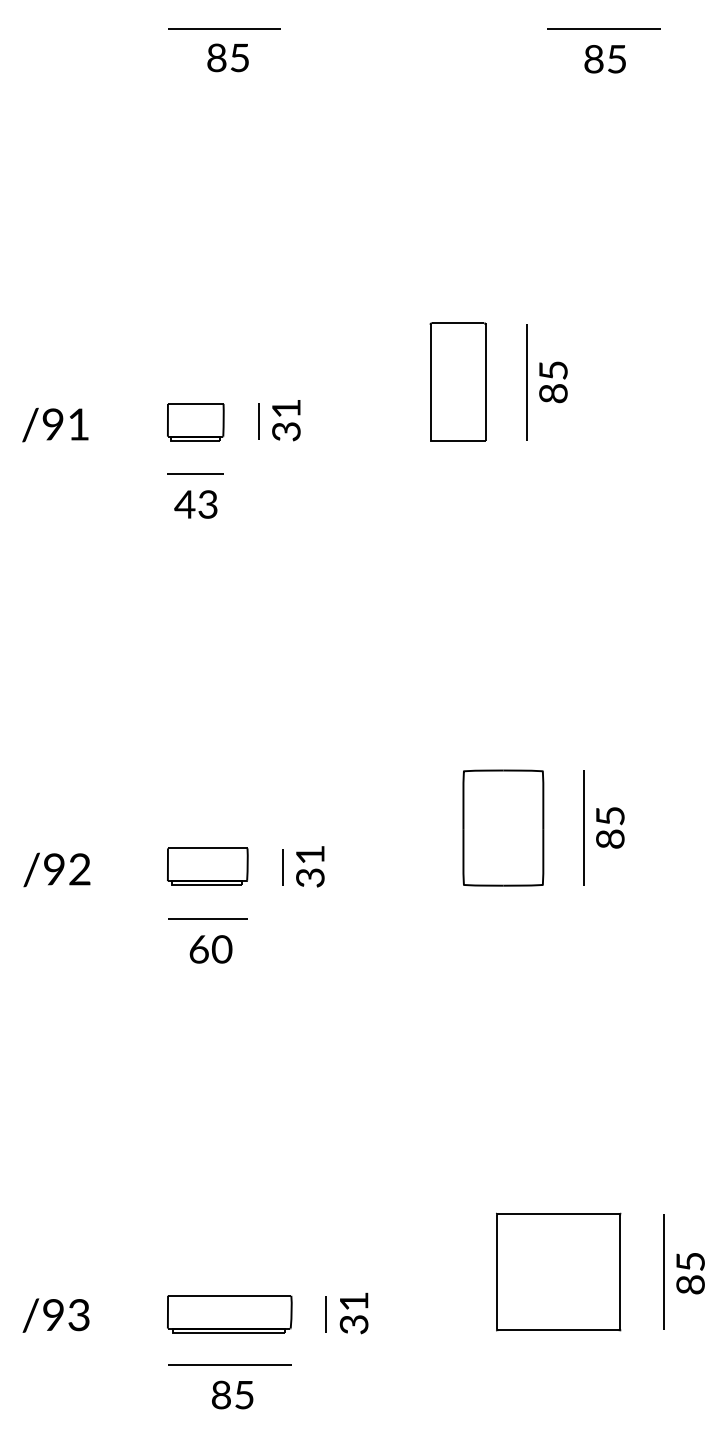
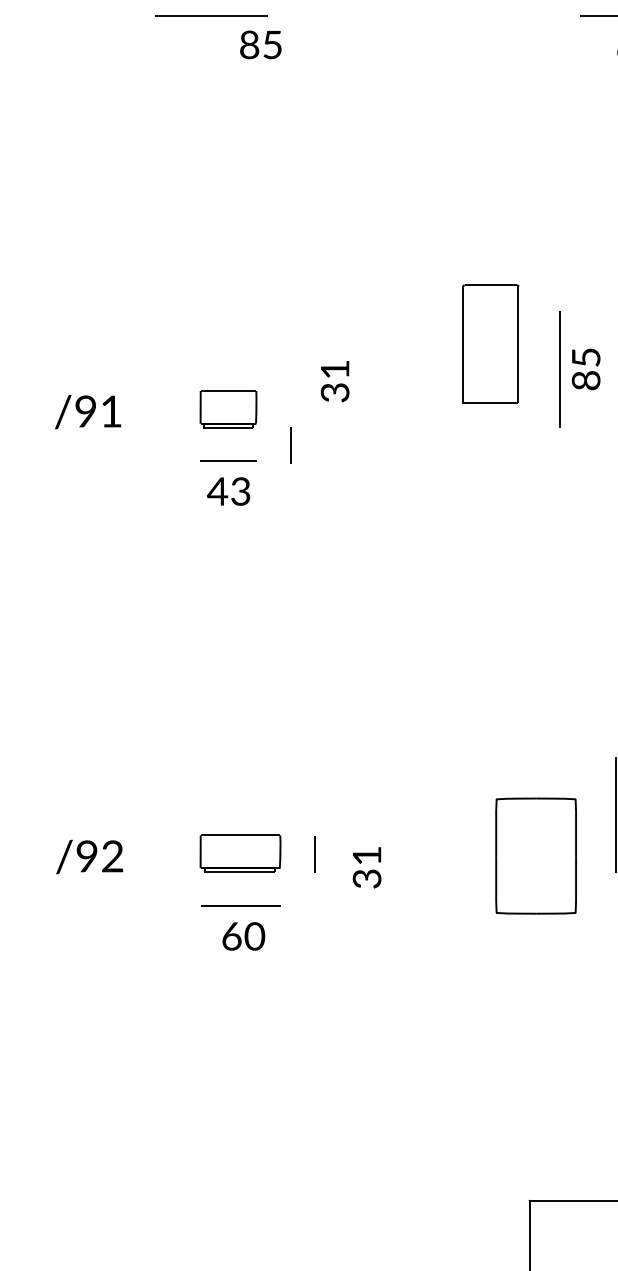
line: (224, 28) -> (211, 15), moved
part: (457, 381) -> (490, 343), moved
text: (286, 420) -> (335, 381), moved
line: (258, 421) -> (291, 445), moved
part: (503, 827) -> (536, 855), moved
text: (310, 866) -> (367, 867), moved

